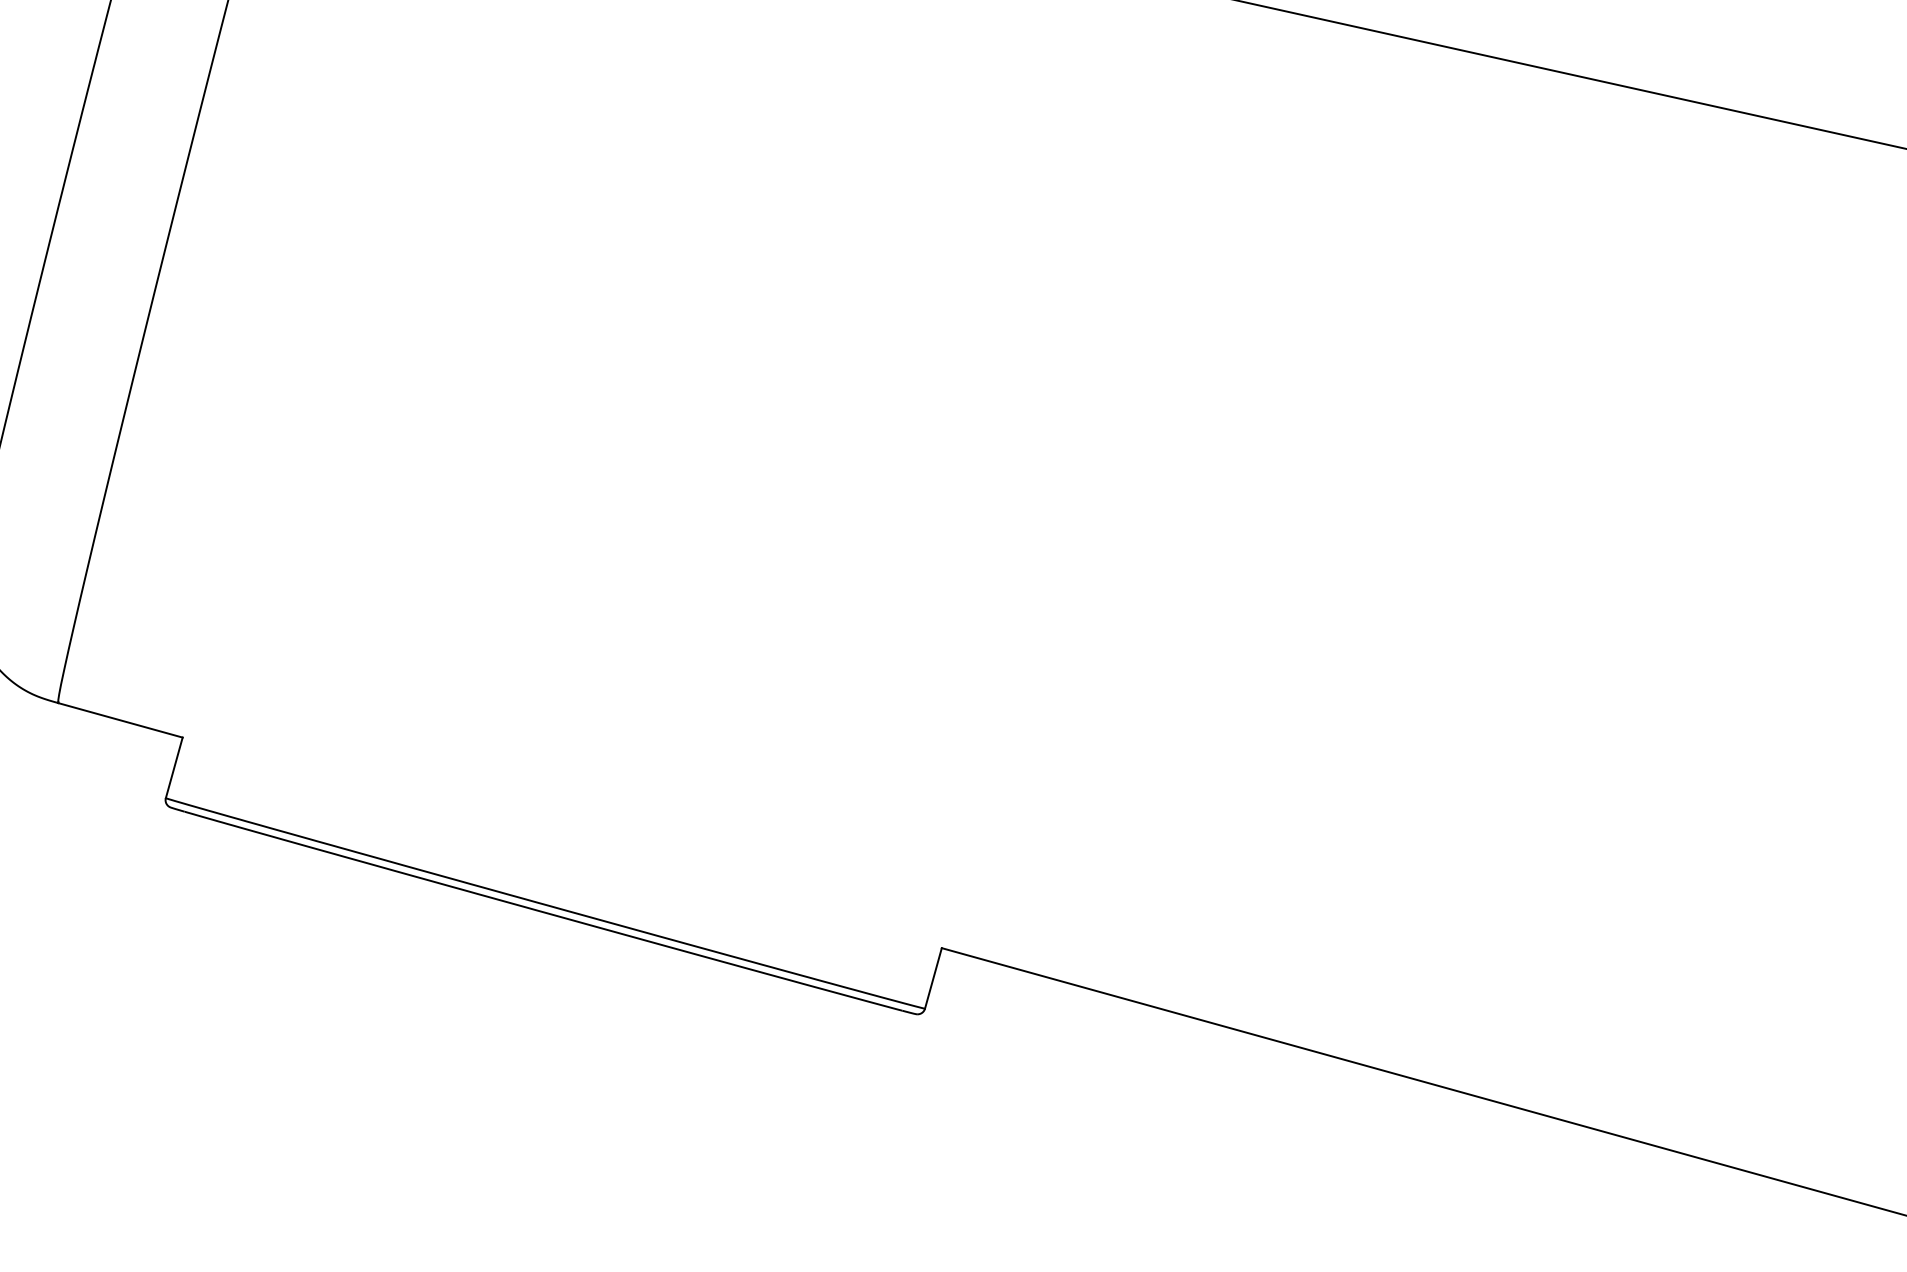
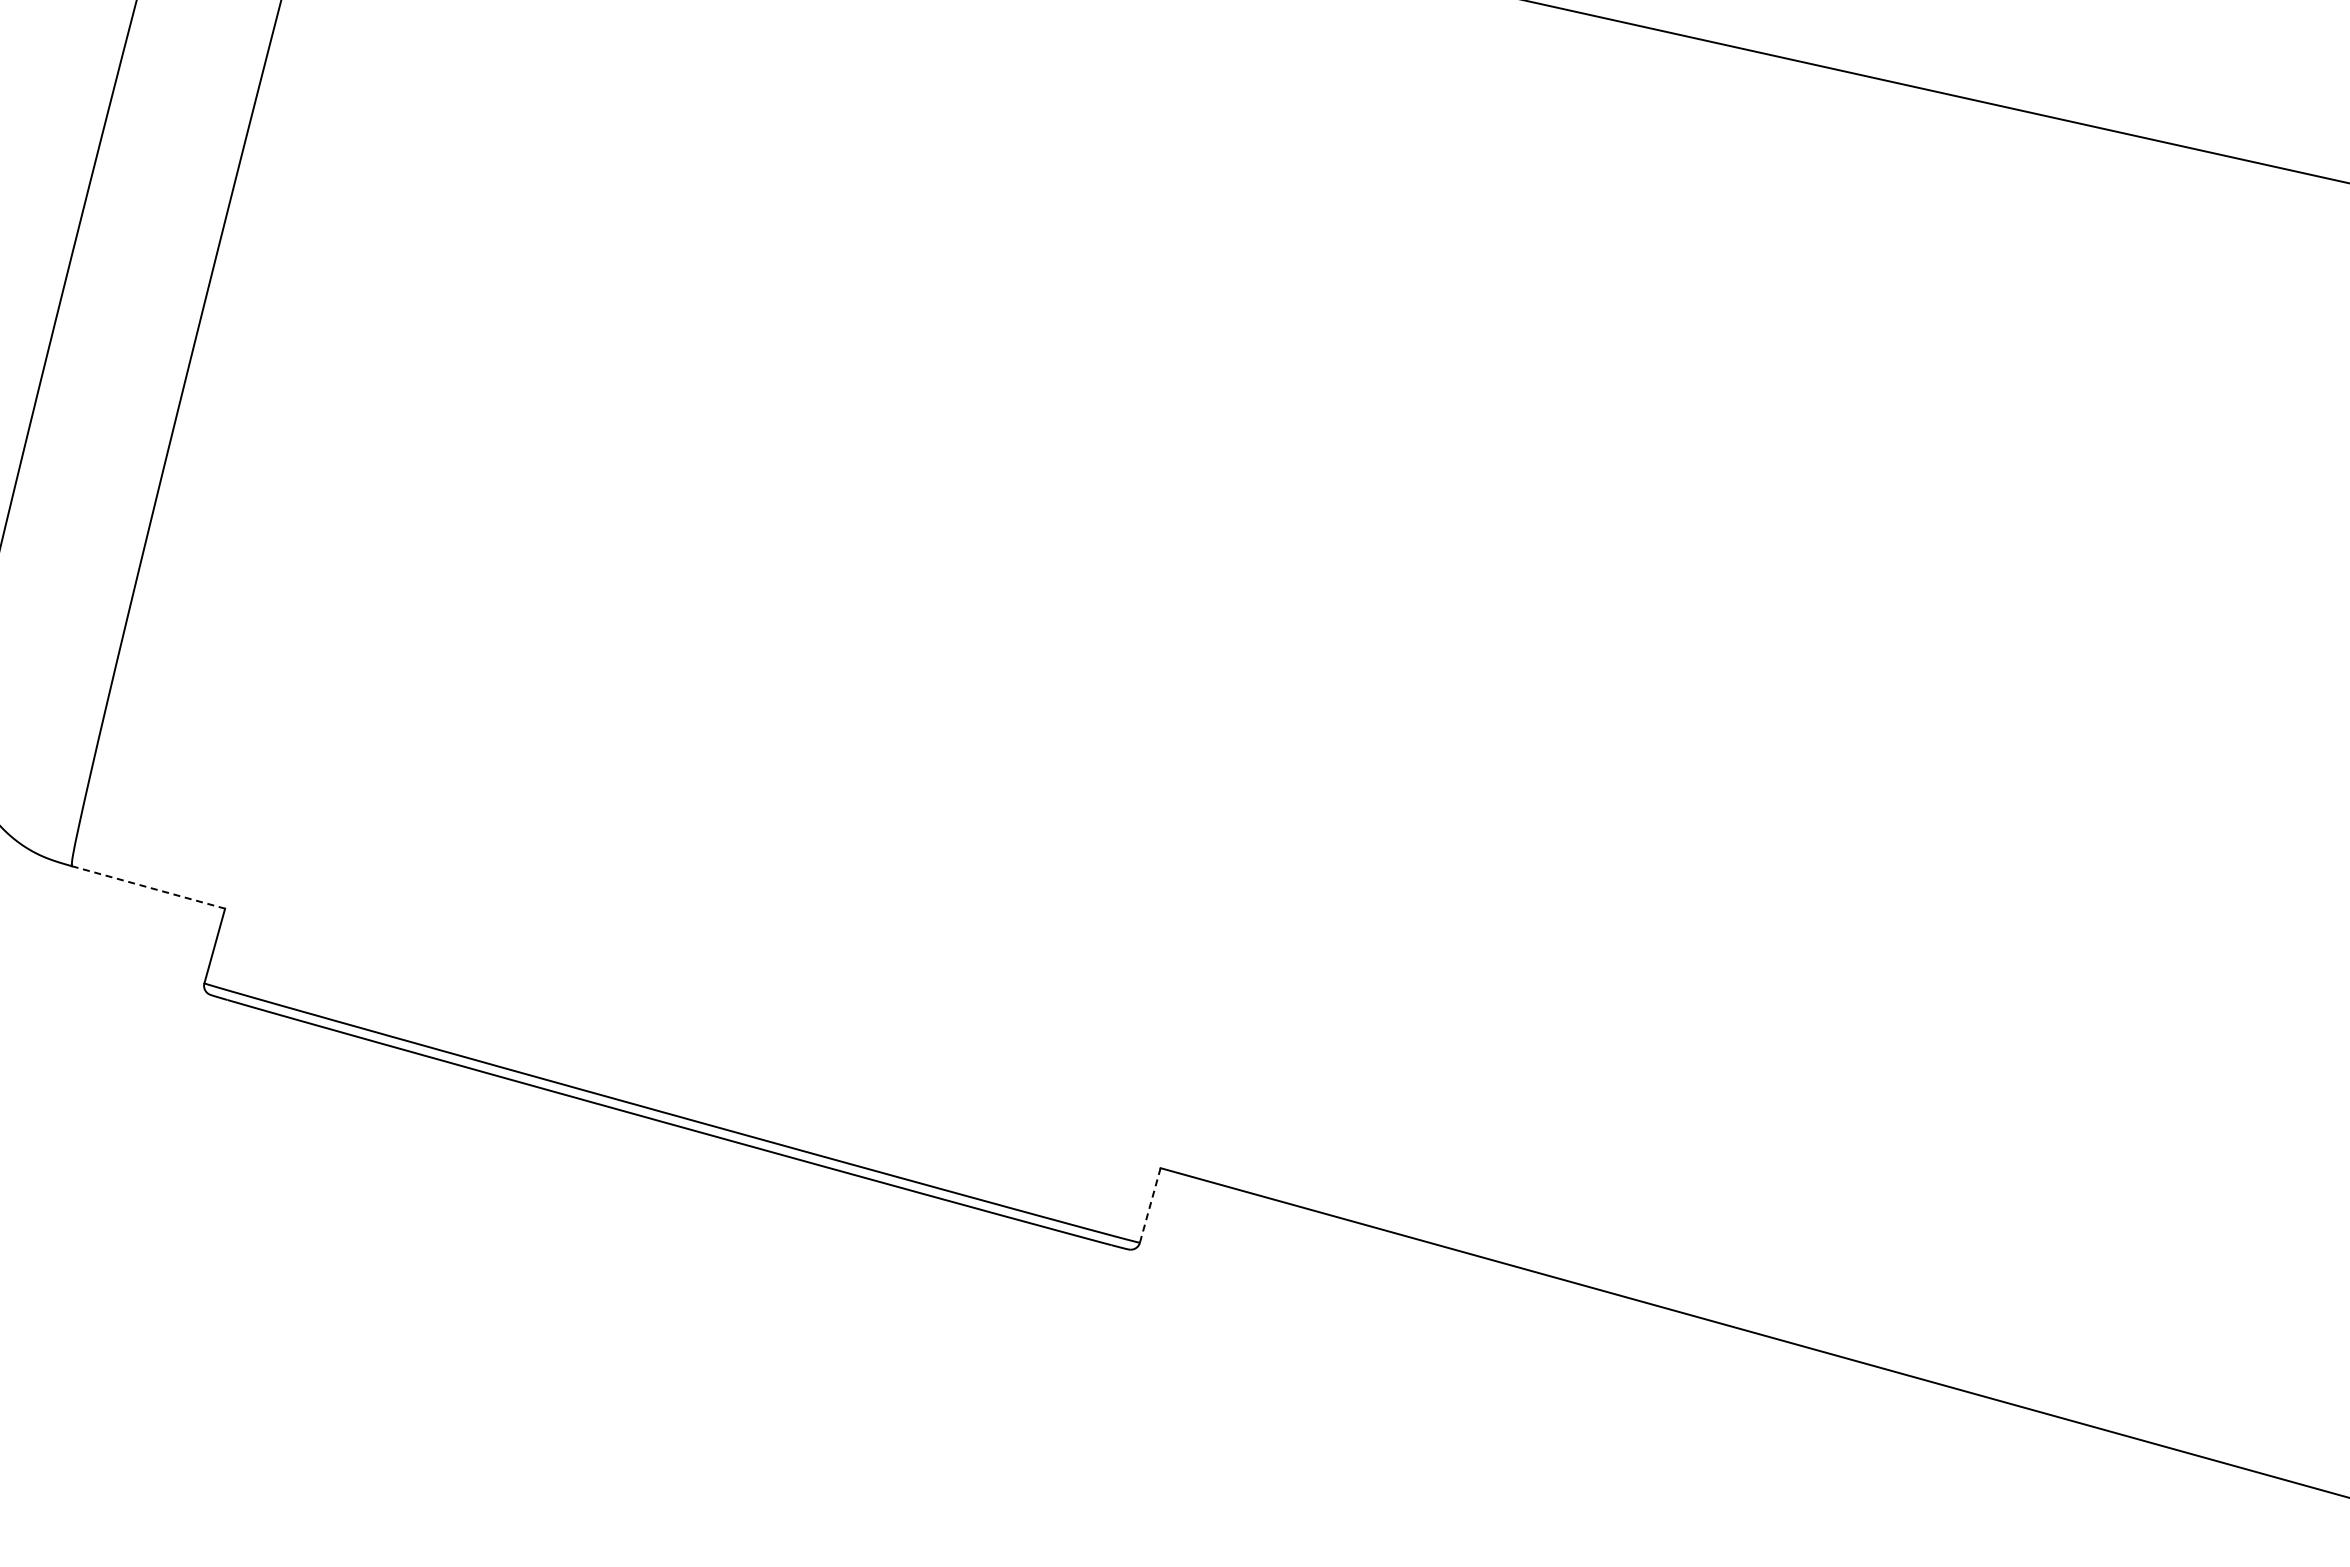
line: (120, 720) -> (148, 887), solid -> dashed
line: (933, 978) -> (1150, 1205), solid -> dashed

